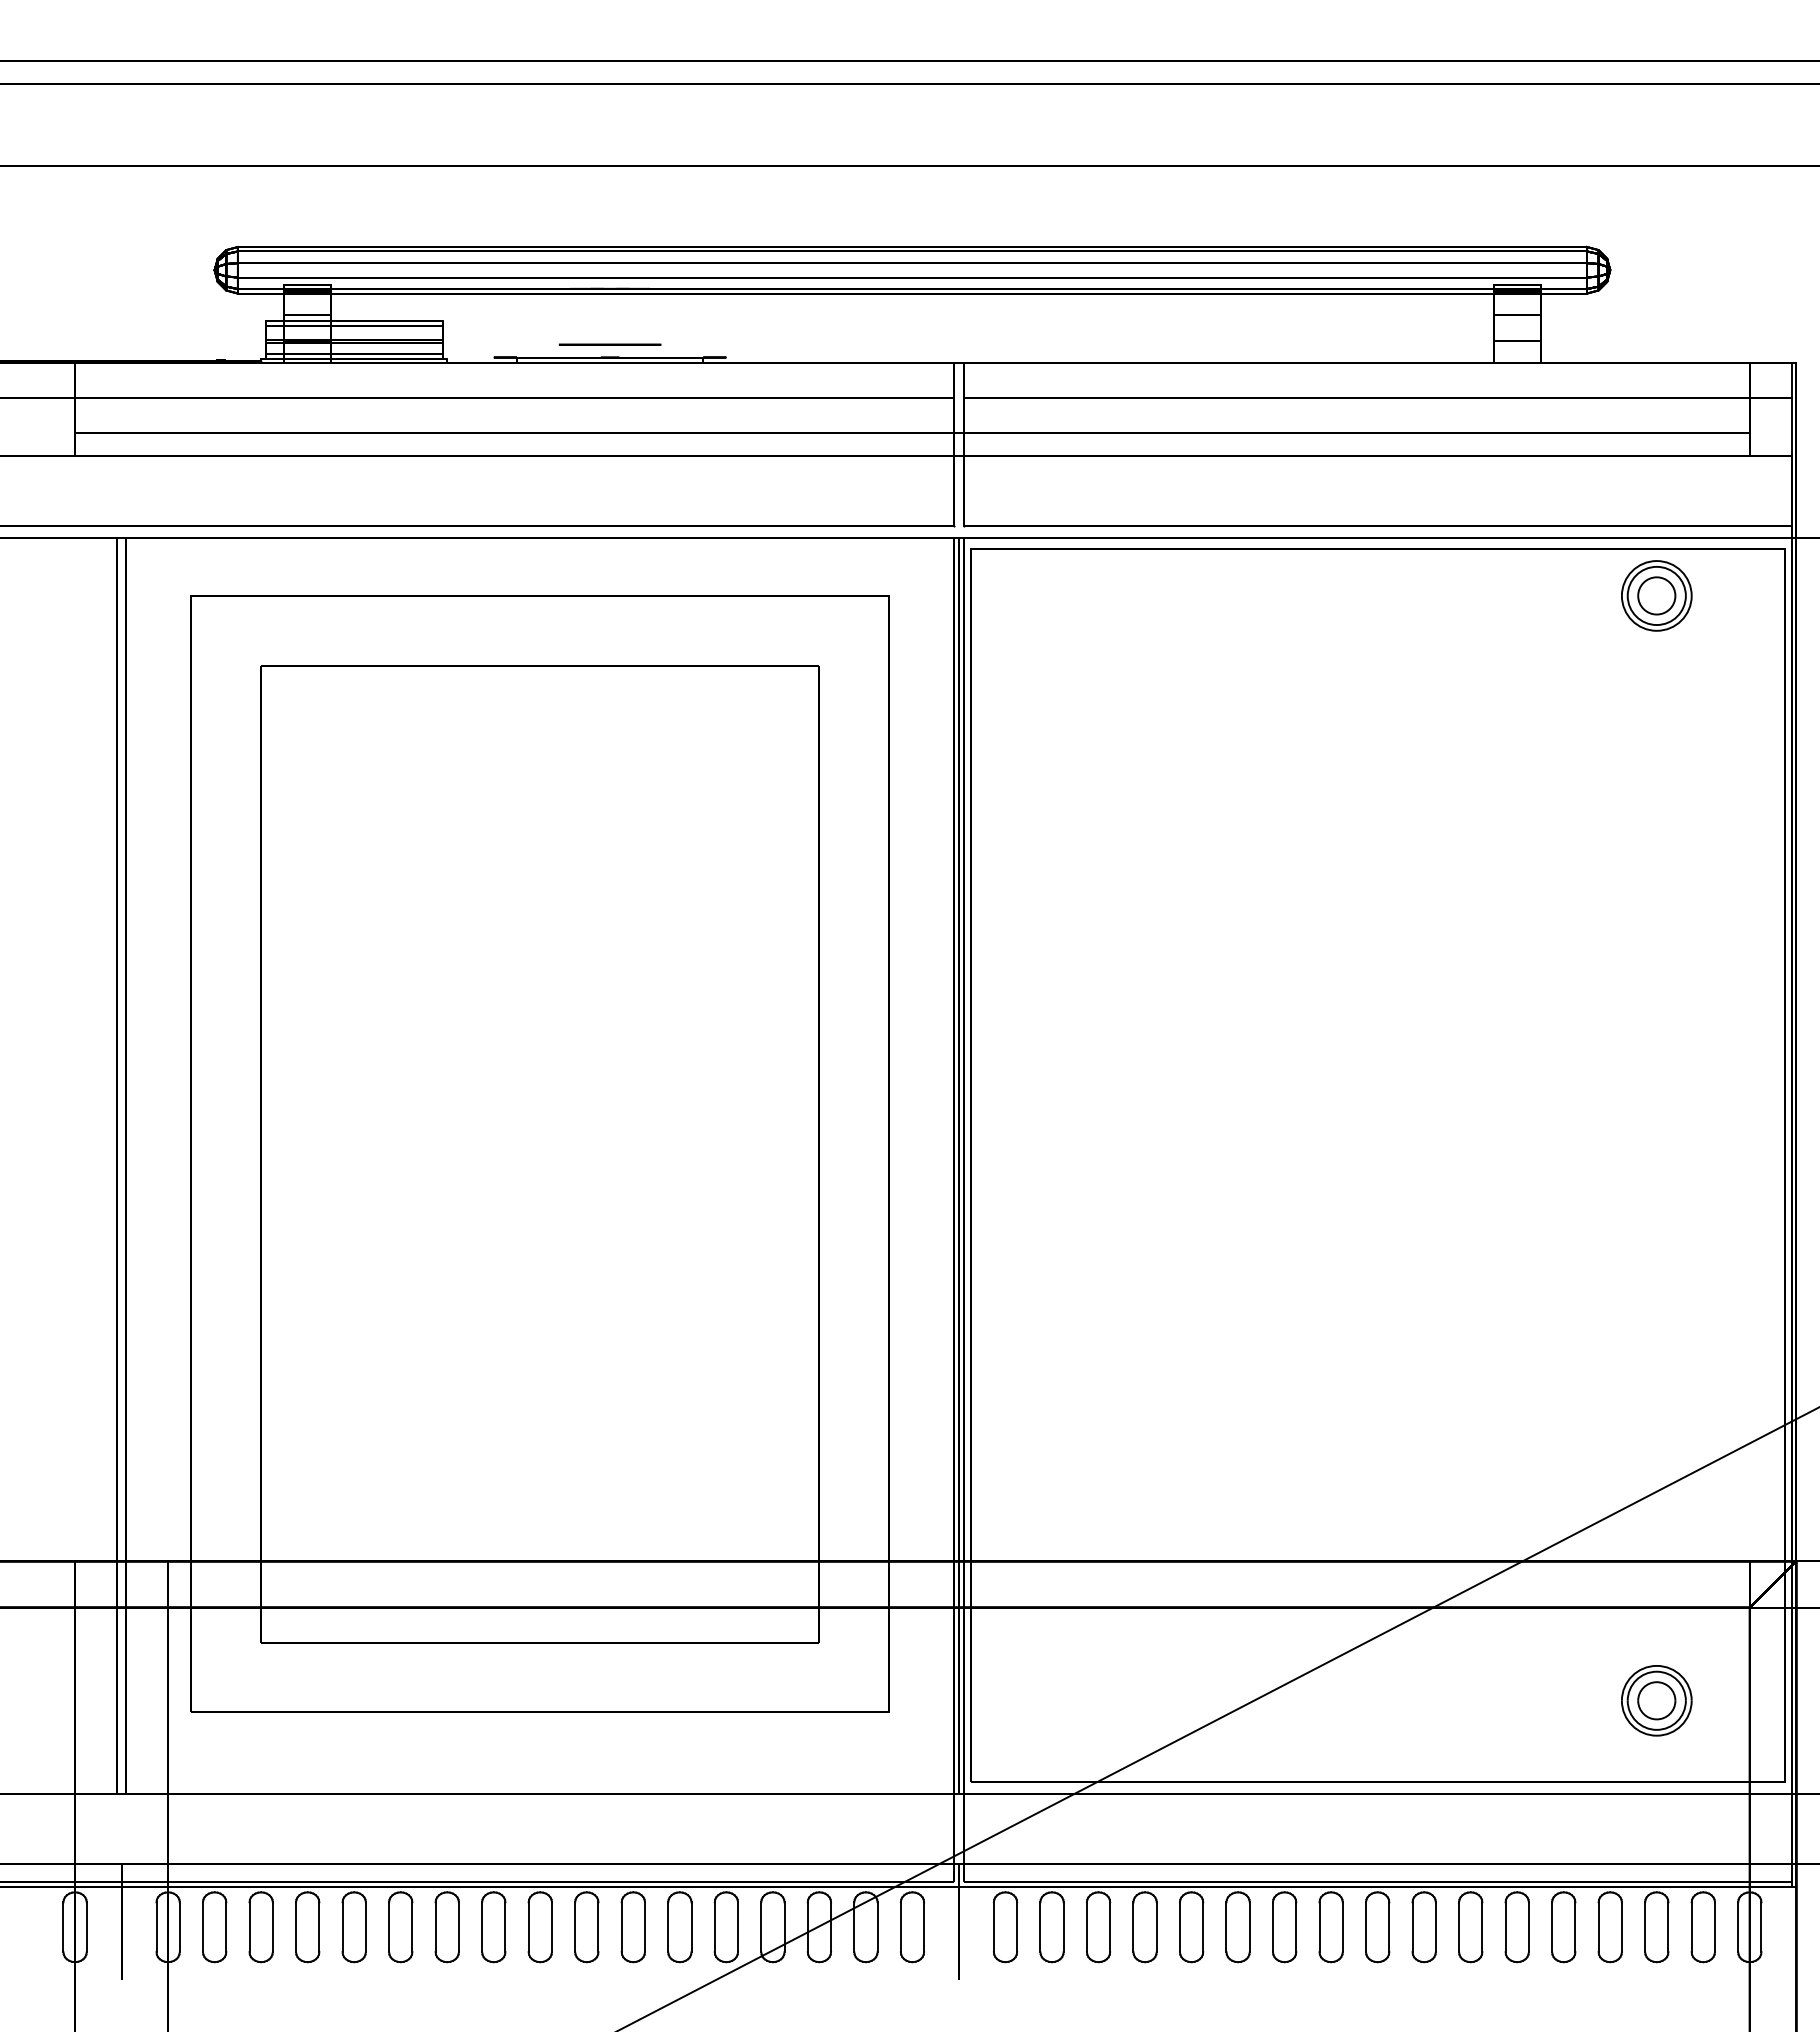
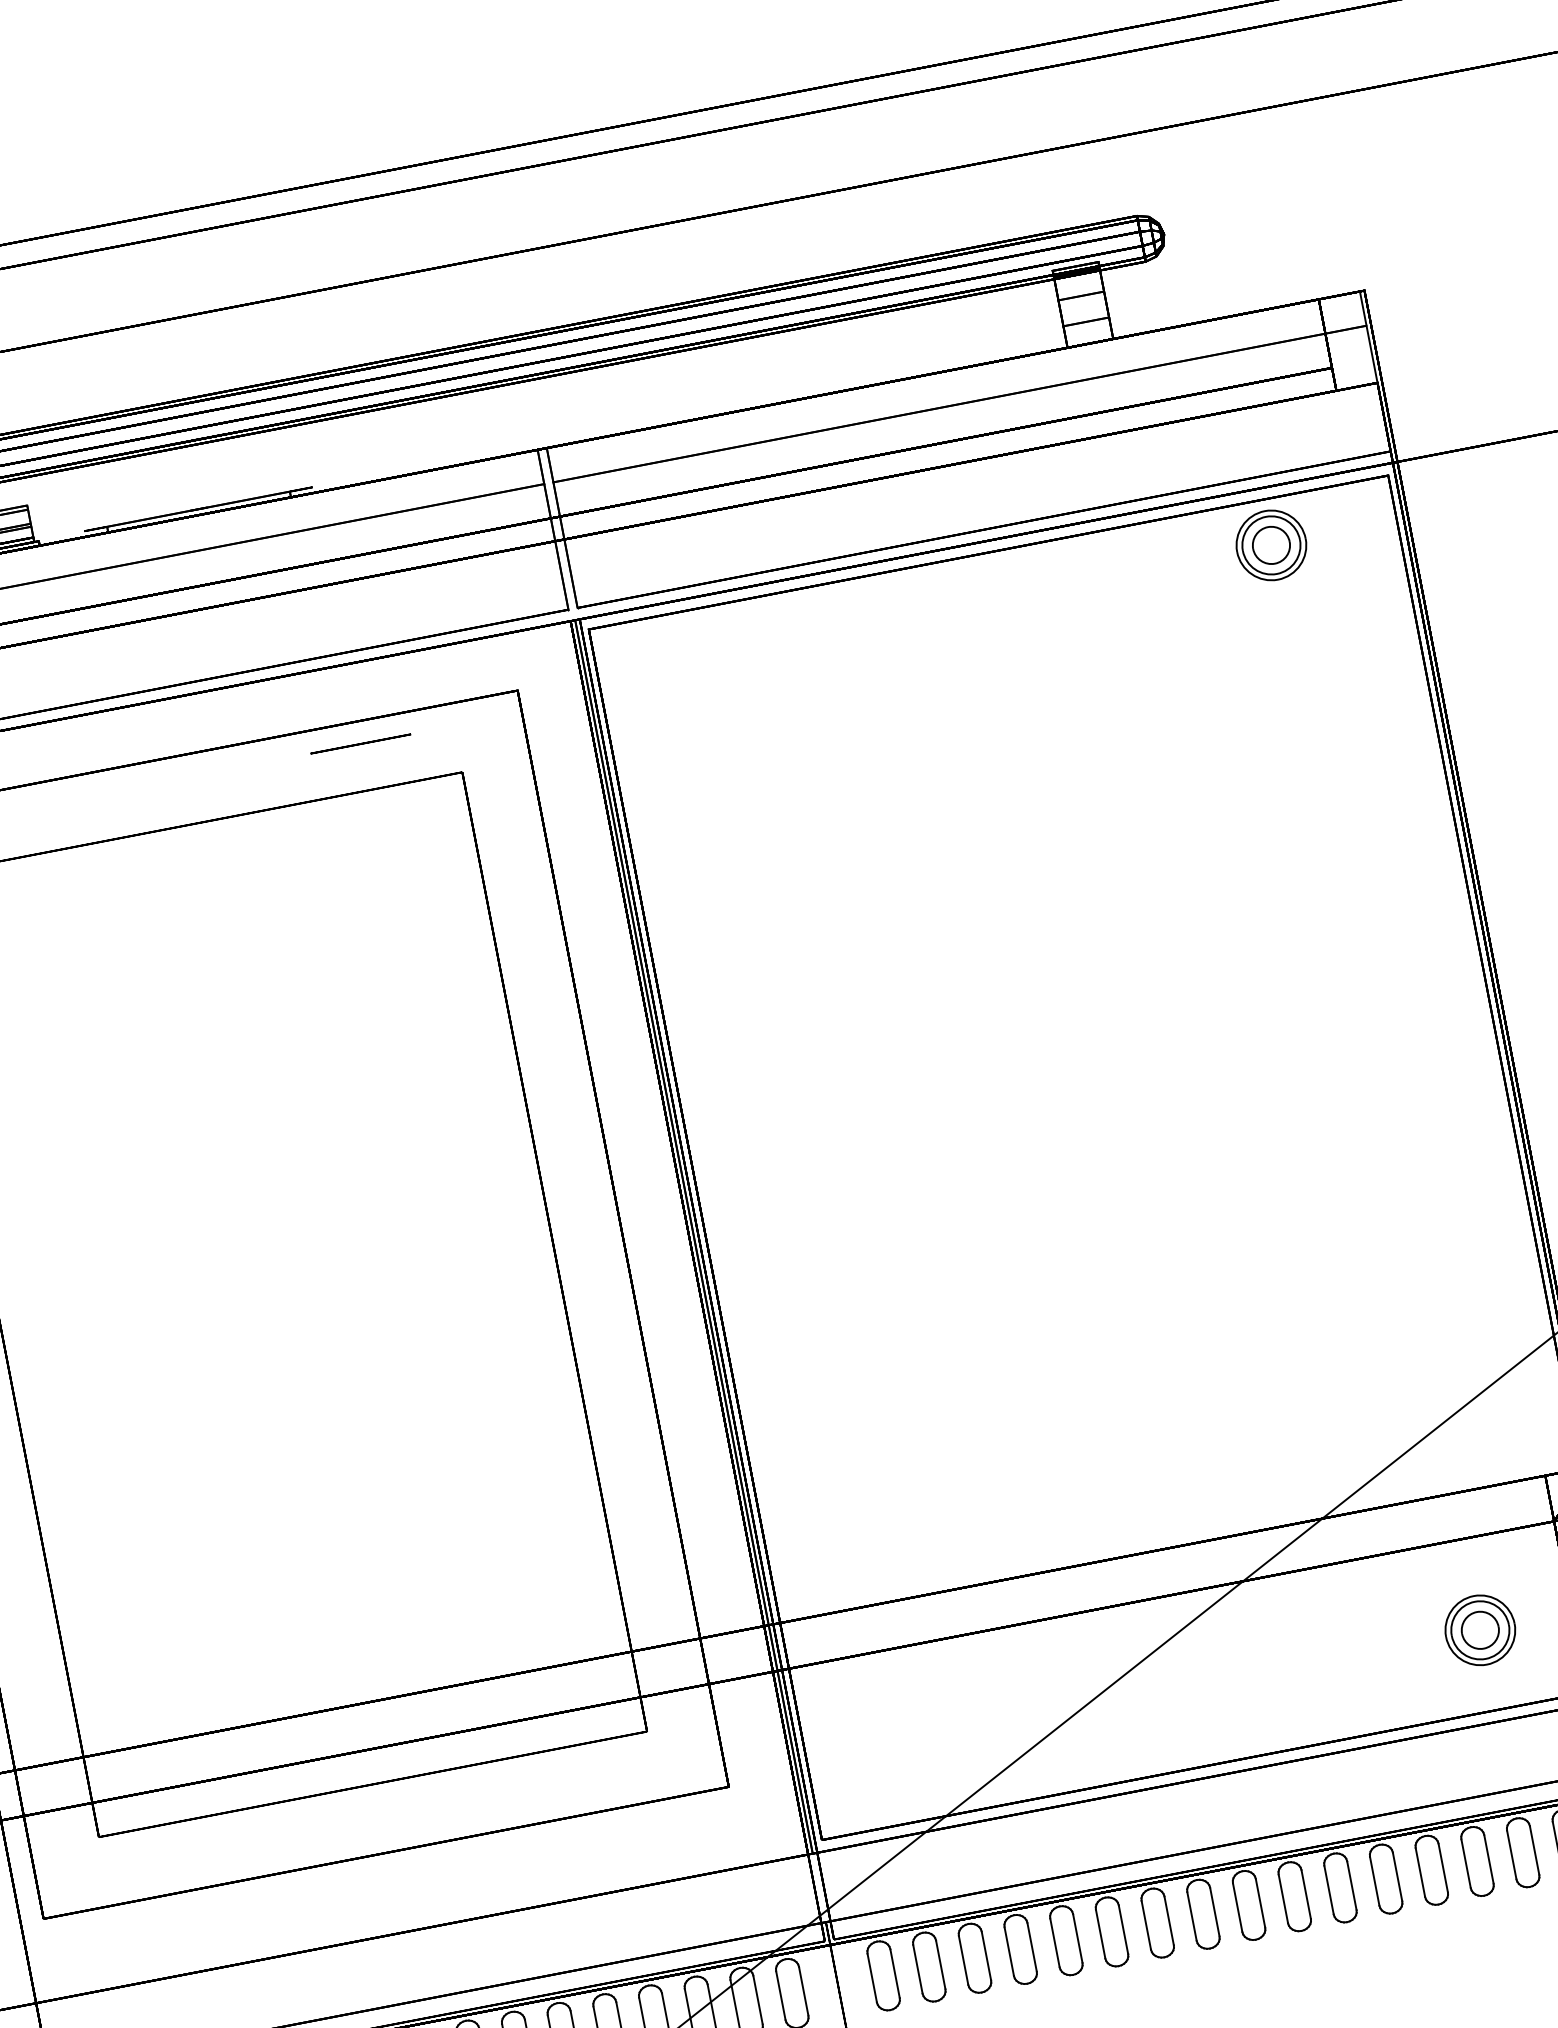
circle: (609, 344) -> (360, 743), moved

